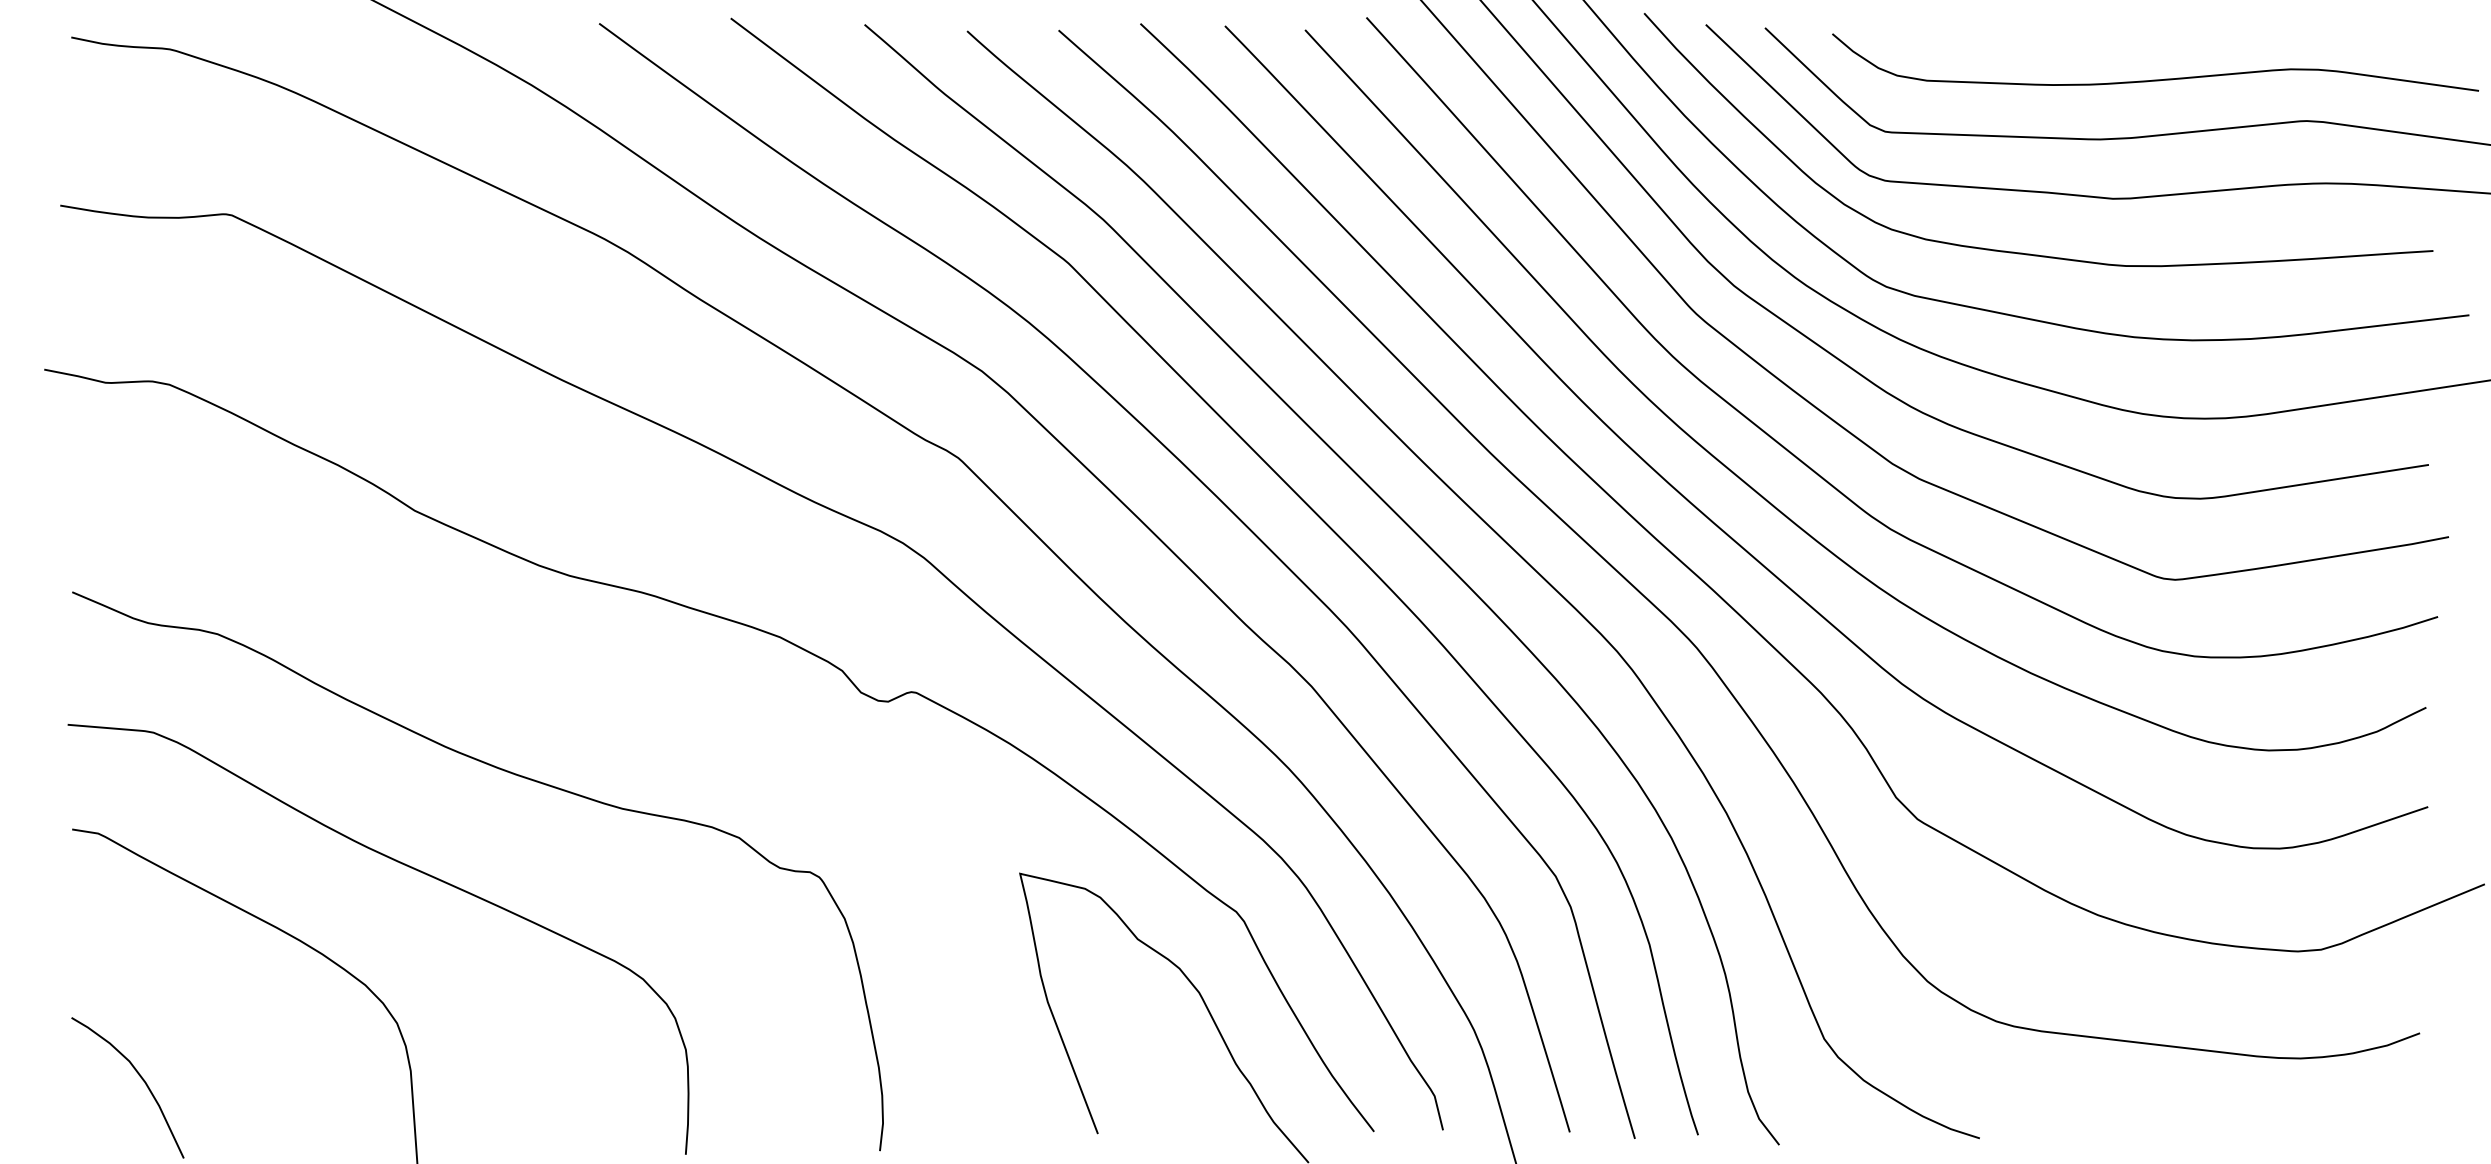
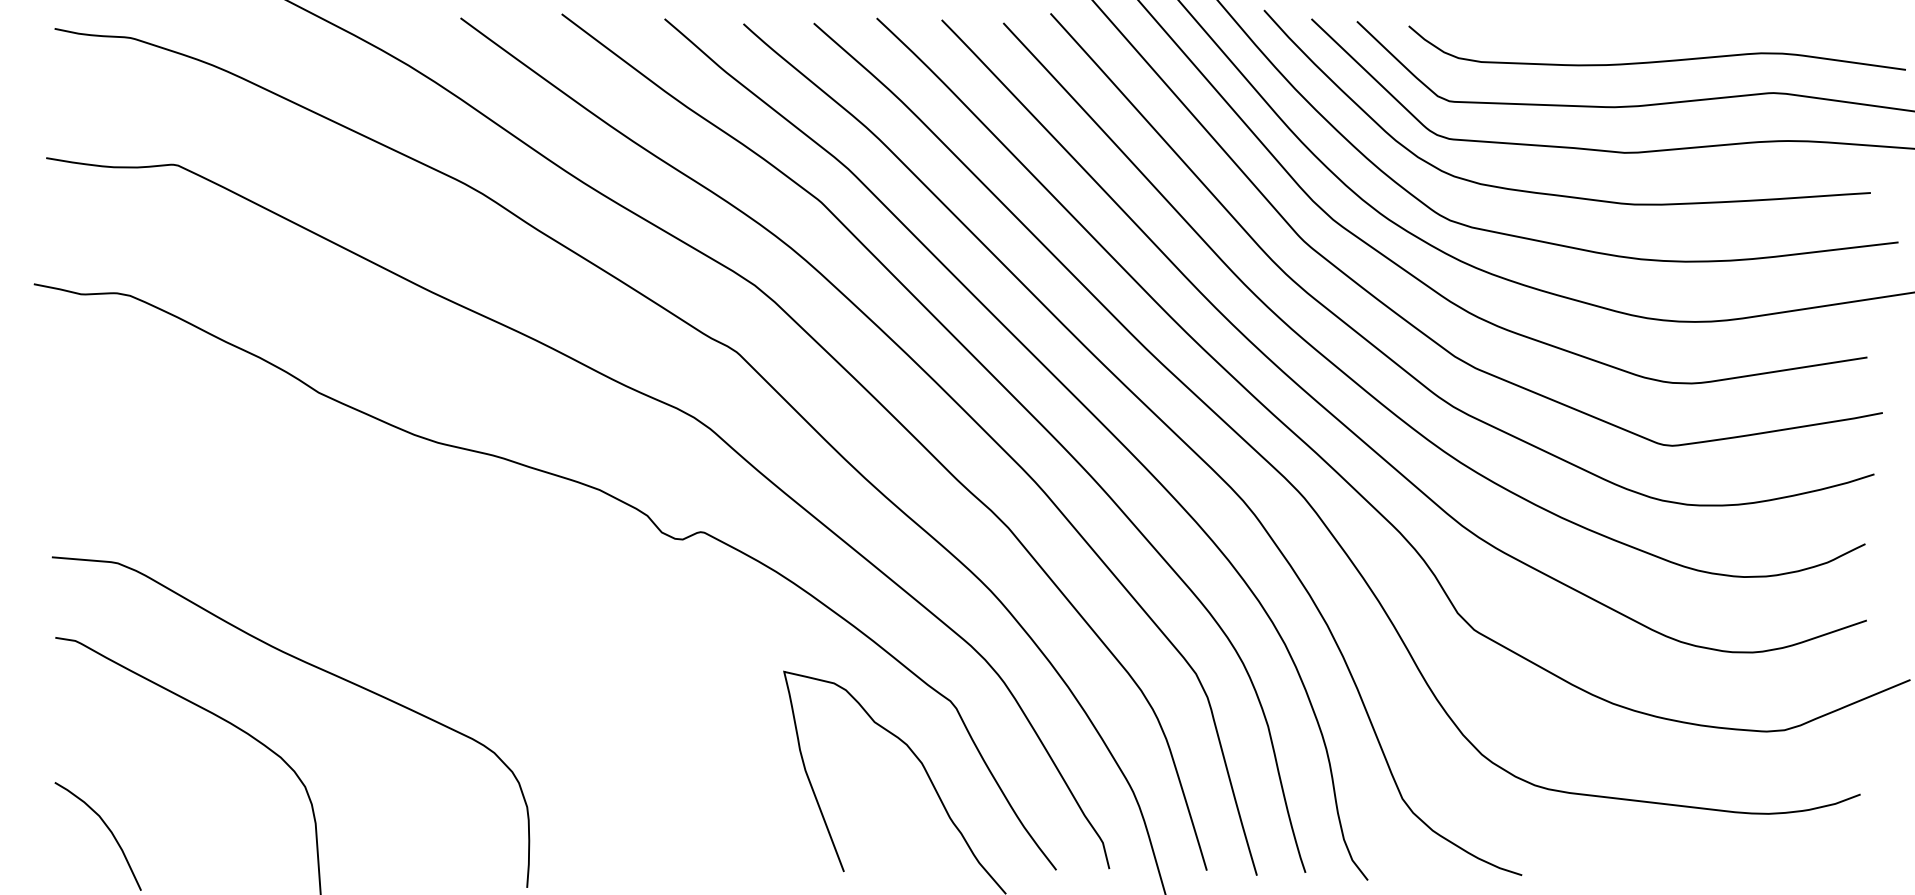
curve: (509, 773) -> (391, 594), removed

